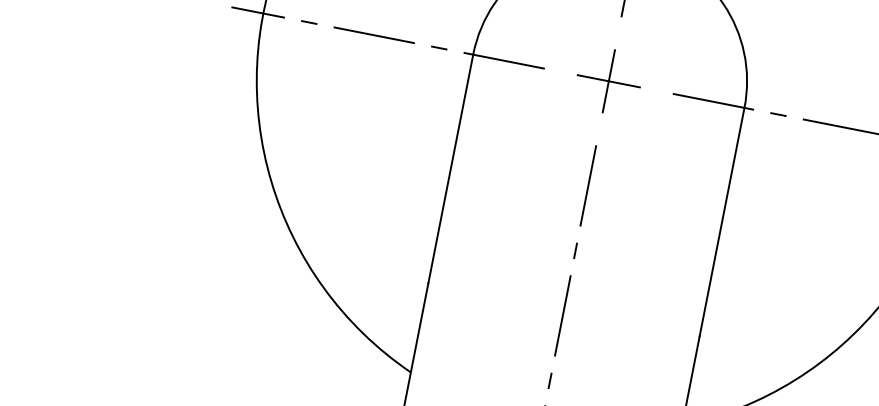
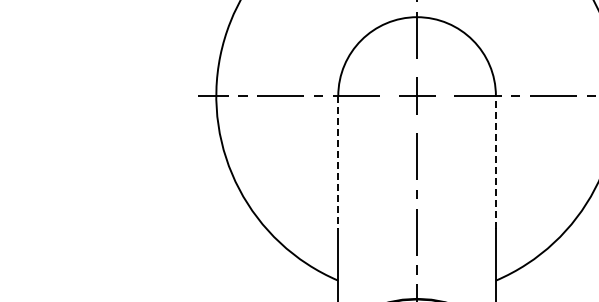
line: (451, 169) -> (338, 162), solid -> dashed
line: (721, 220) -> (495, 161), solid -> dashed

